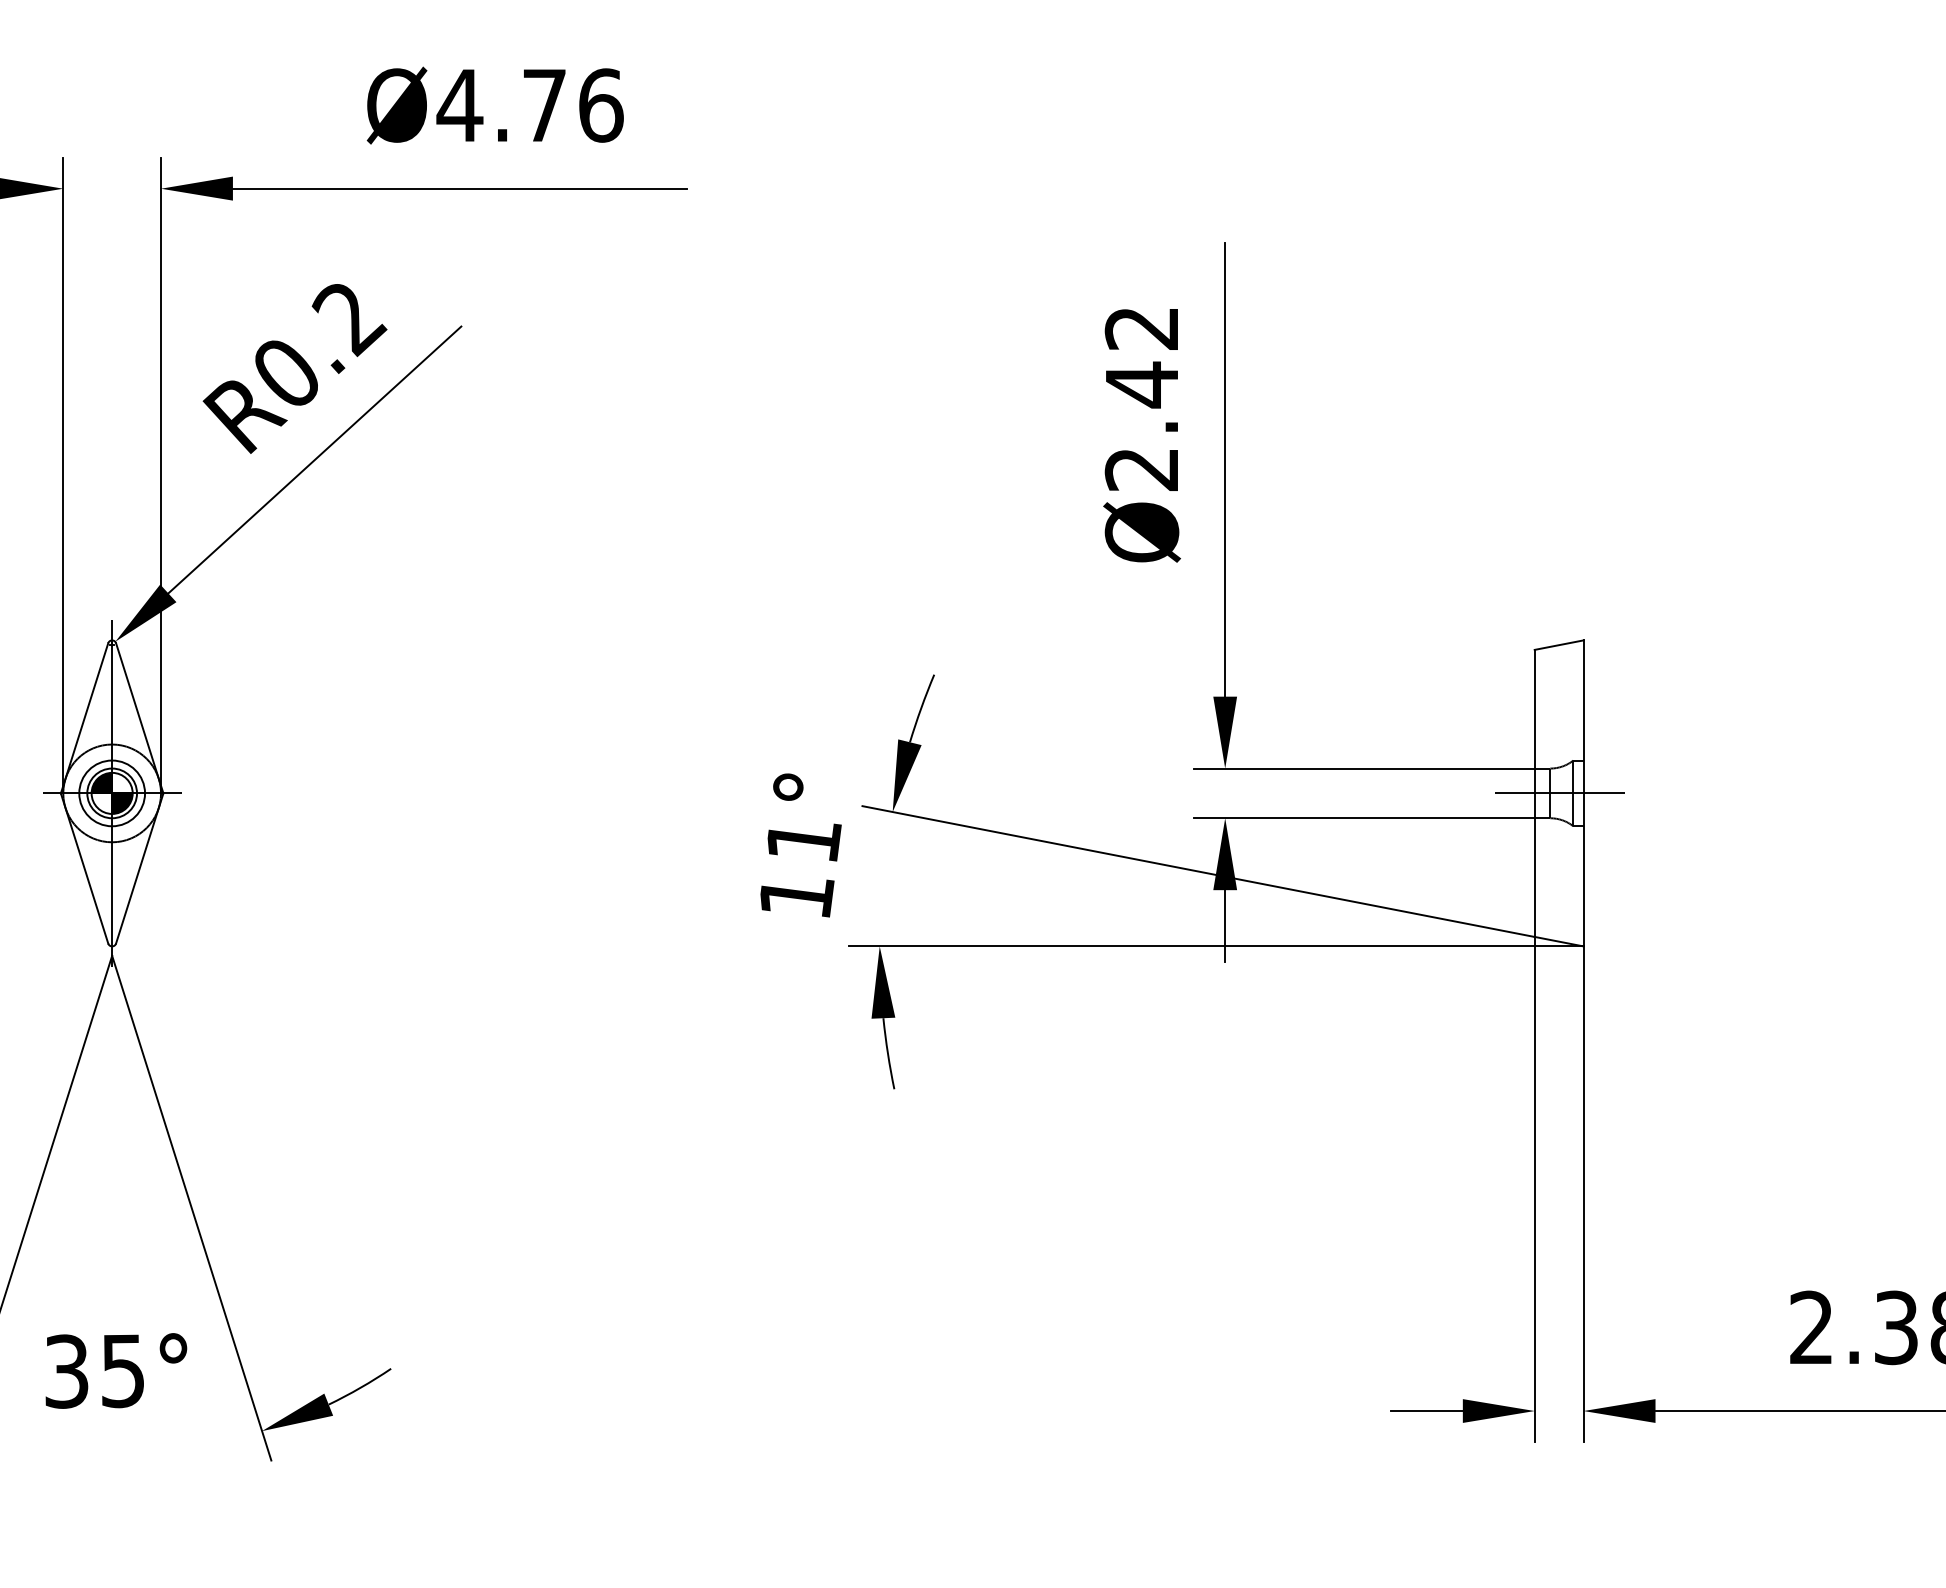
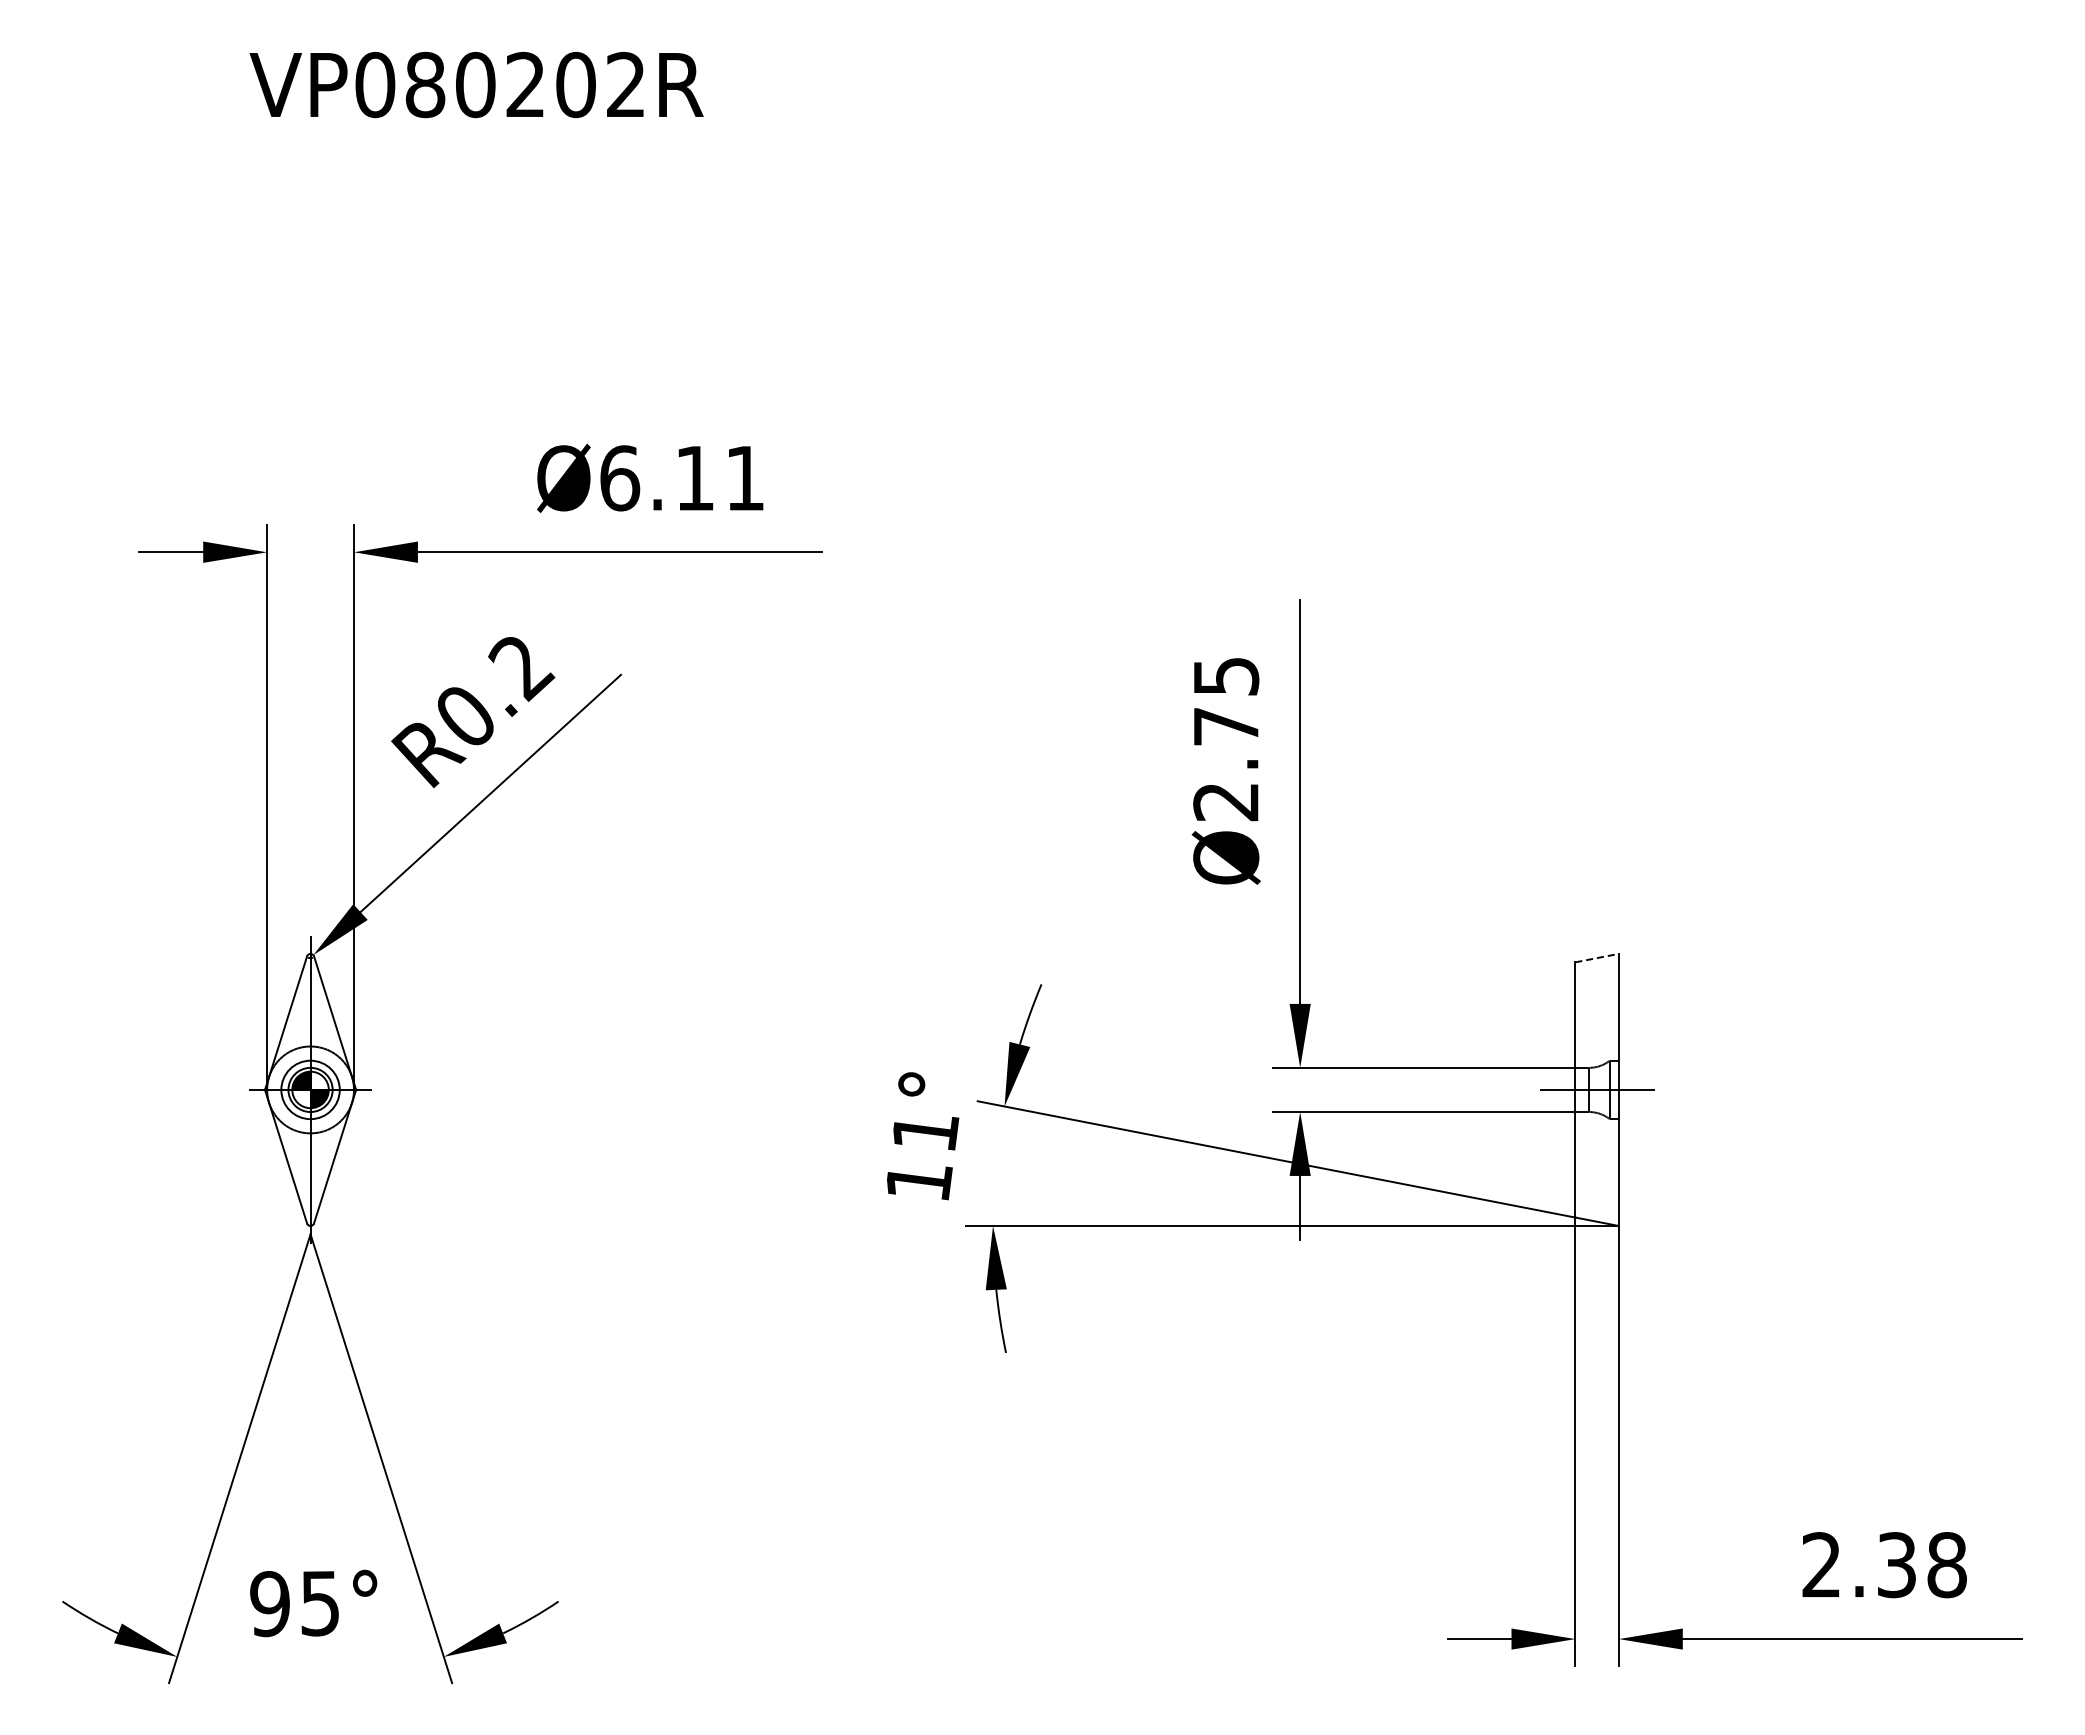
text: (529, 105) -> (681, 478), Ø4.76 -> Ø6.11
text: (1142, 357) -> (1226, 702), Ø2.42 -> Ø2.75
line: (1559, 645) -> (1597, 958), solid -> dashed
text: (65, 1372) -> (269, 1604), 35° -> 95°

